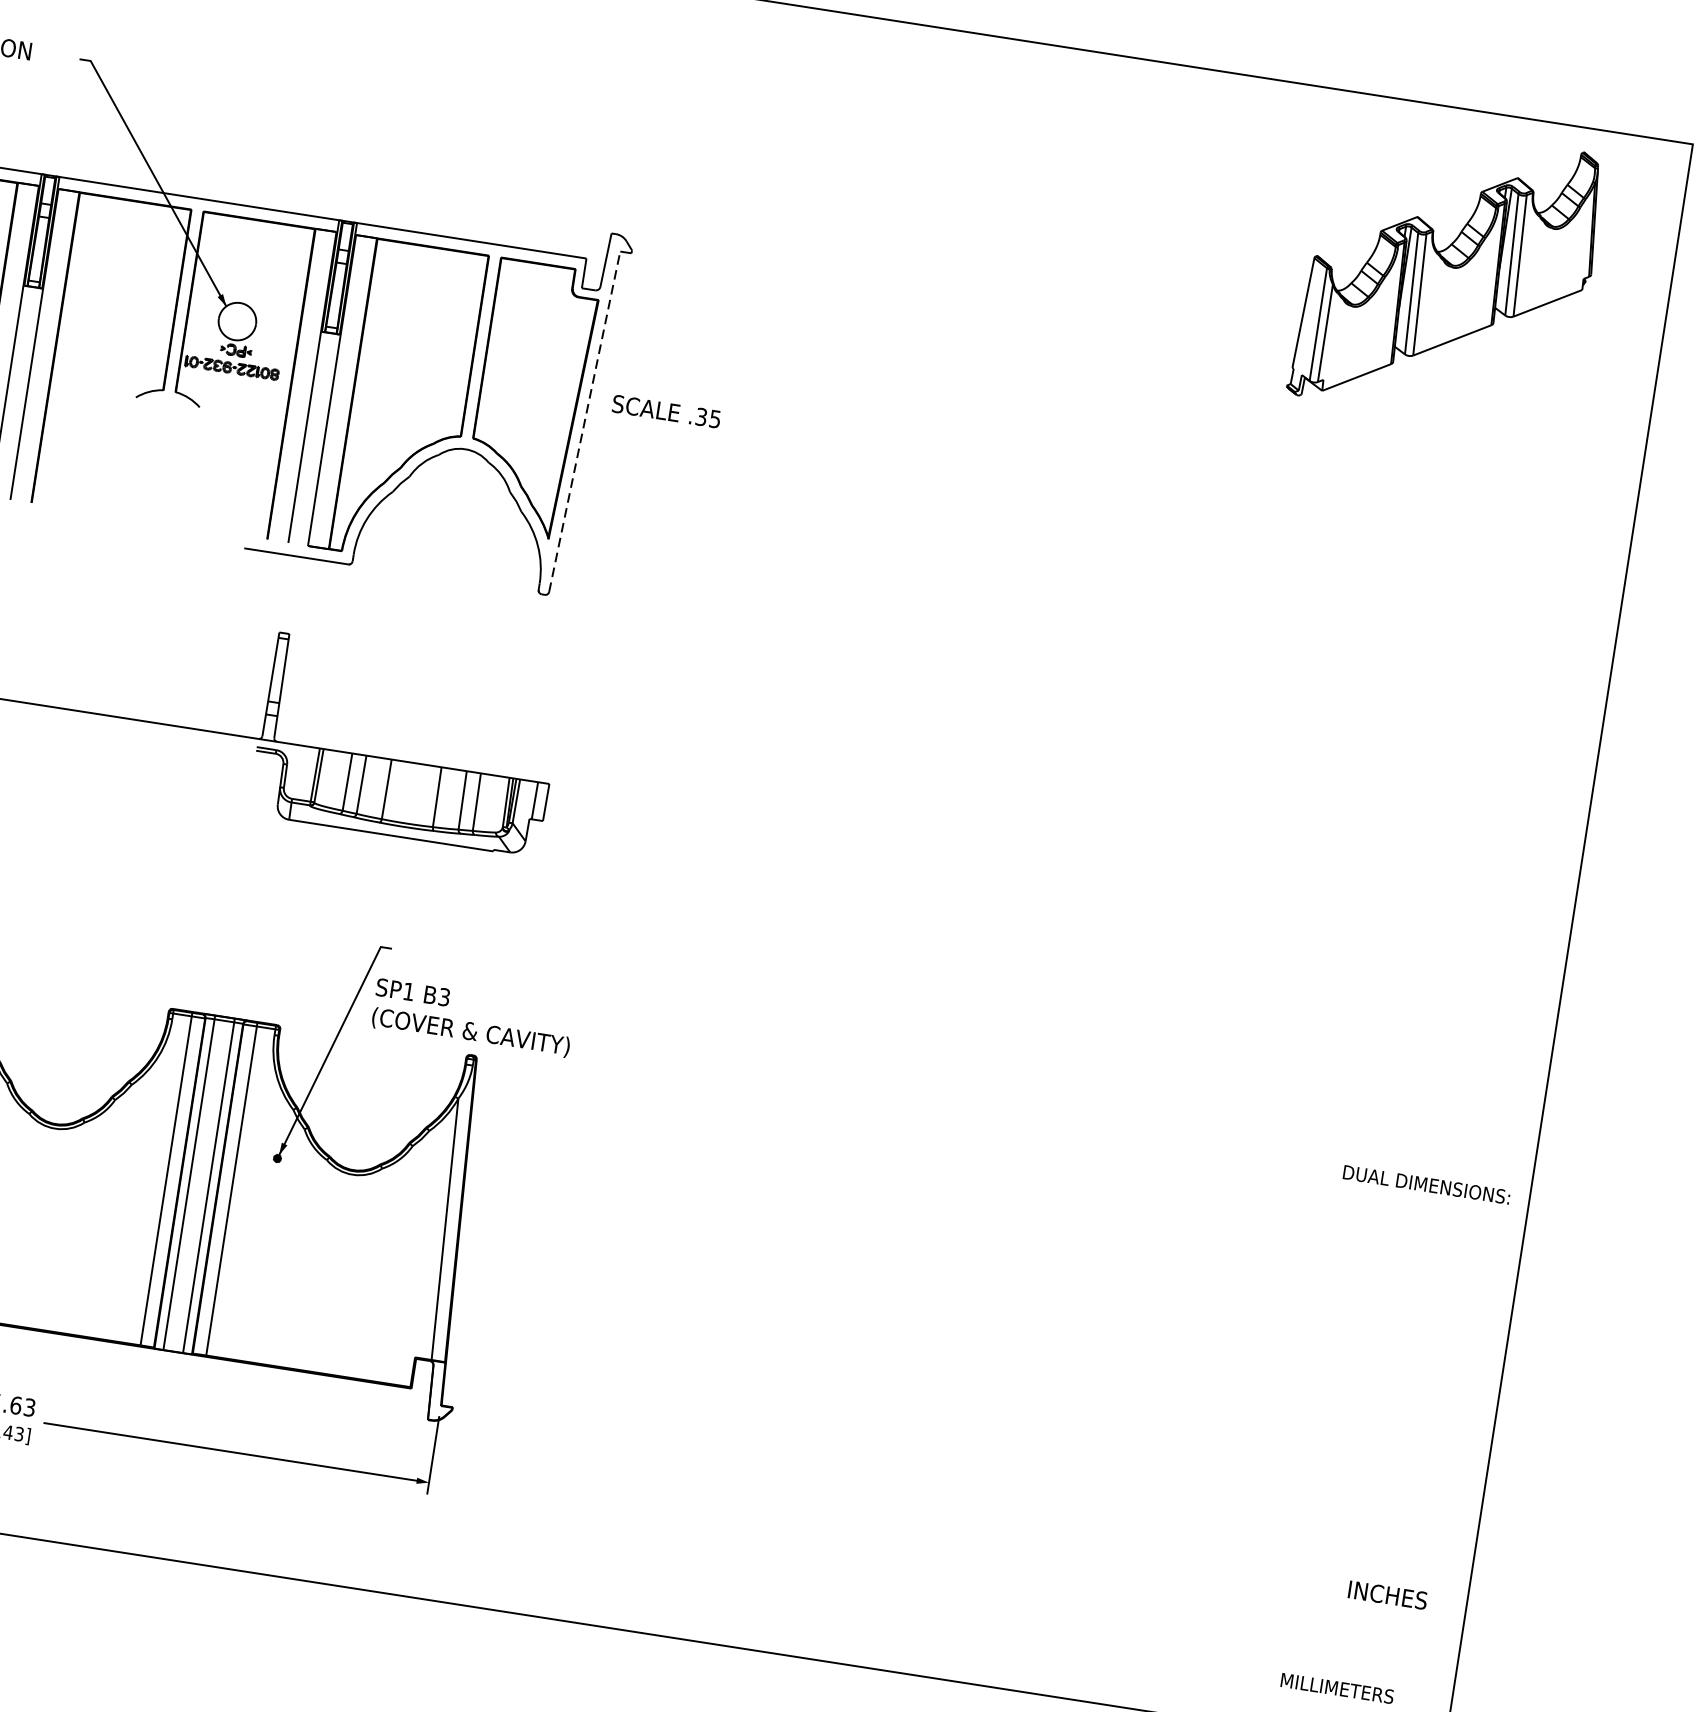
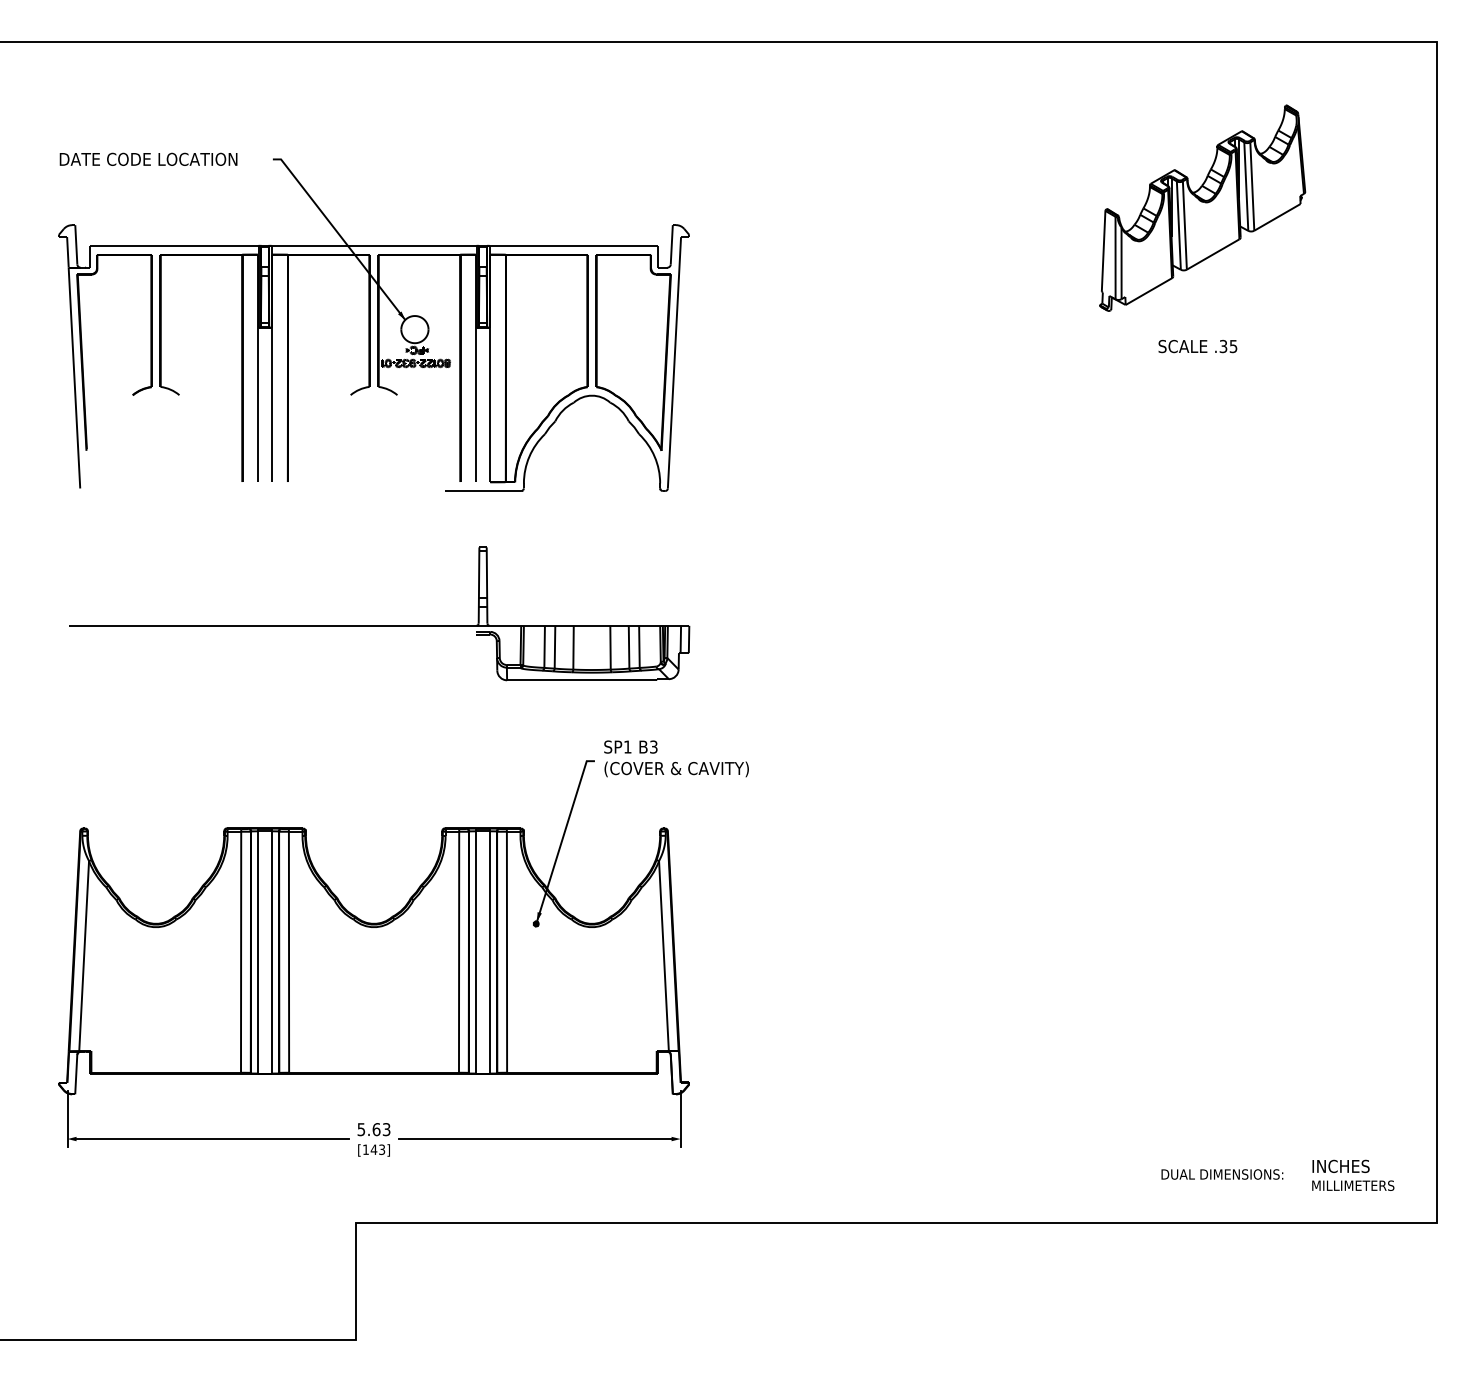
part: (1447, 273) -> (1202, 207), moved
text: (666, 411) -> (1197, 346), moved
line: (584, 421) -> (674, 362), dashed -> solid
text: (472, 1017) -> (676, 758), moved
text: (1426, 1184) -> (1222, 1174), moved
text: (1387, 1593) -> (1340, 1165), moved

